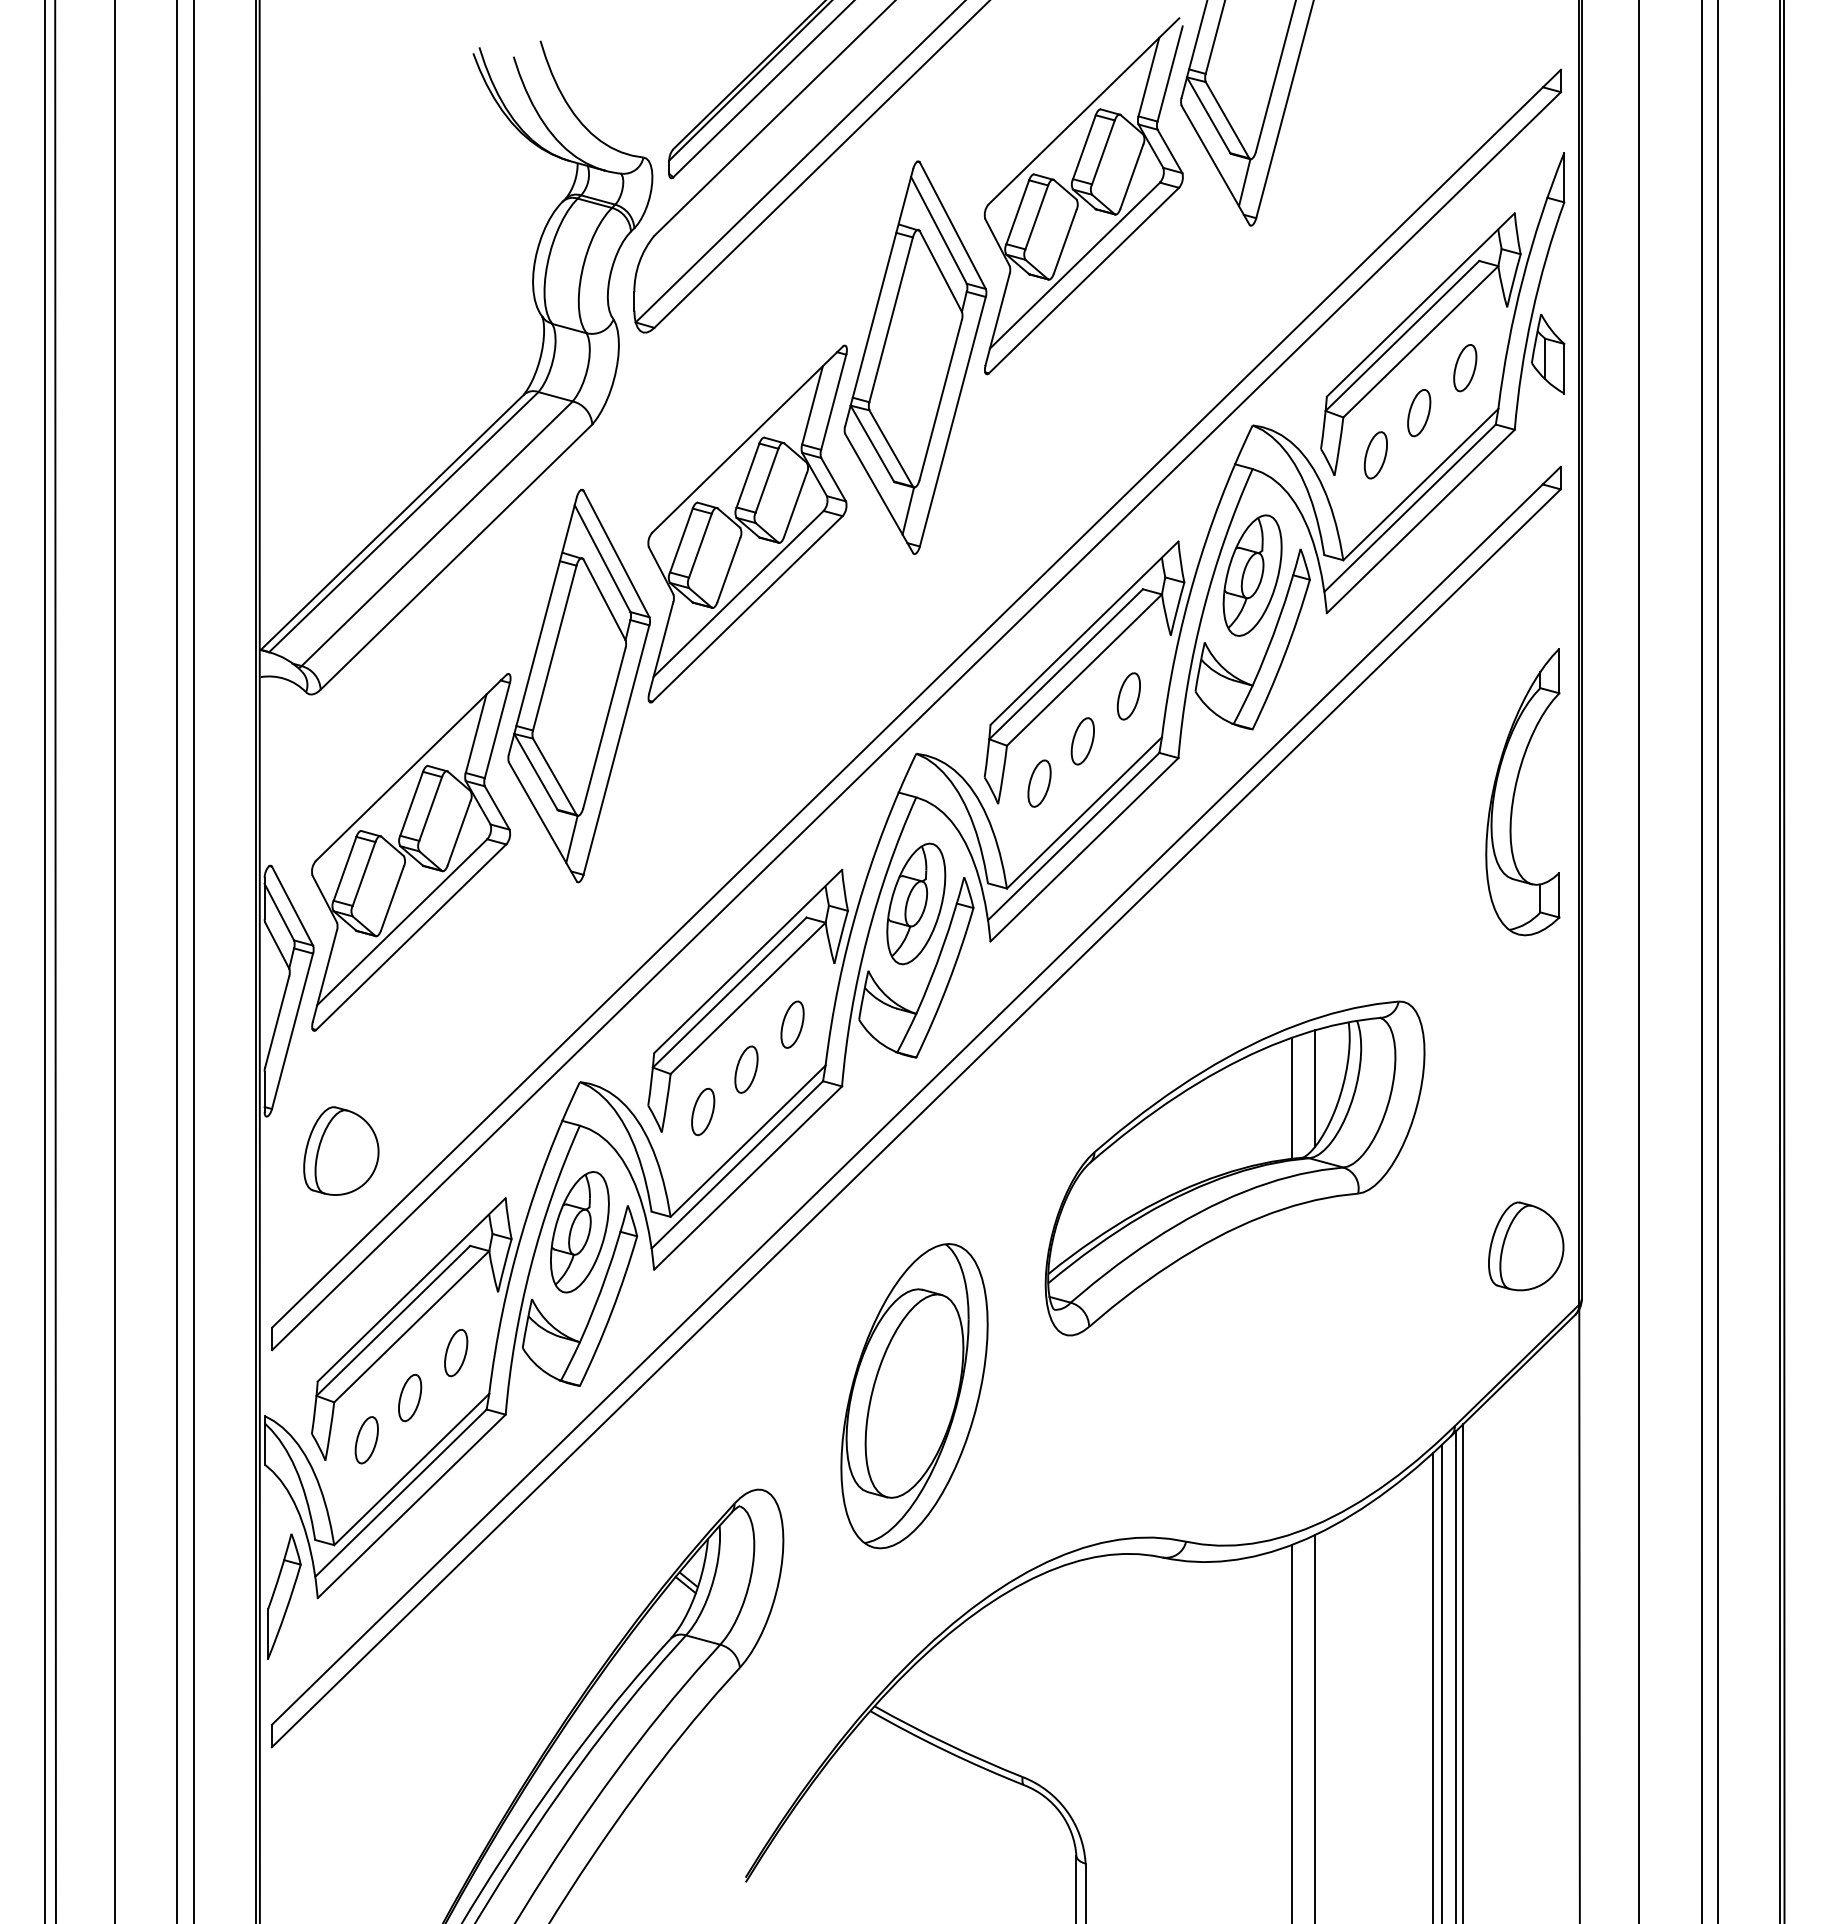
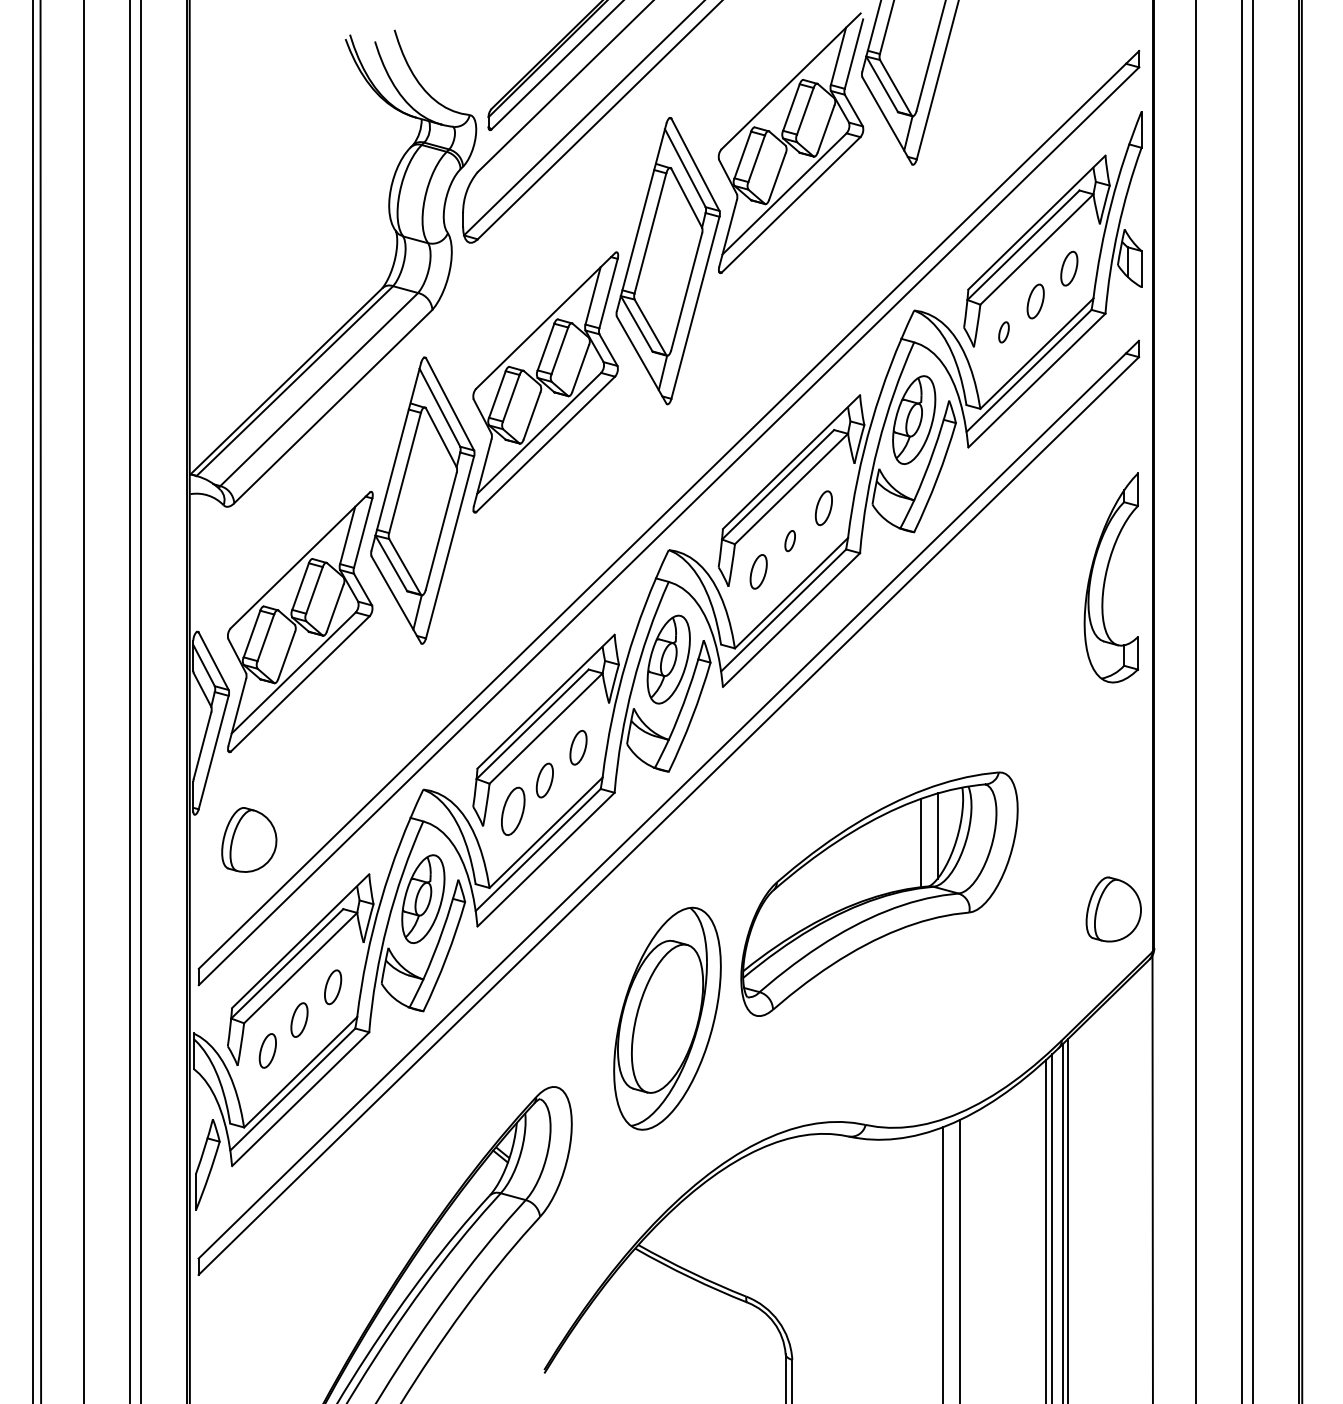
part: (1375, 455) -> (1003, 332), size x0.6
part: (1082, 741) -> (790, 541), size x0.6
part: (703, 1111) -> (513, 811), size x1.4
part: (1234, 1168) -> (879, 894), moved

